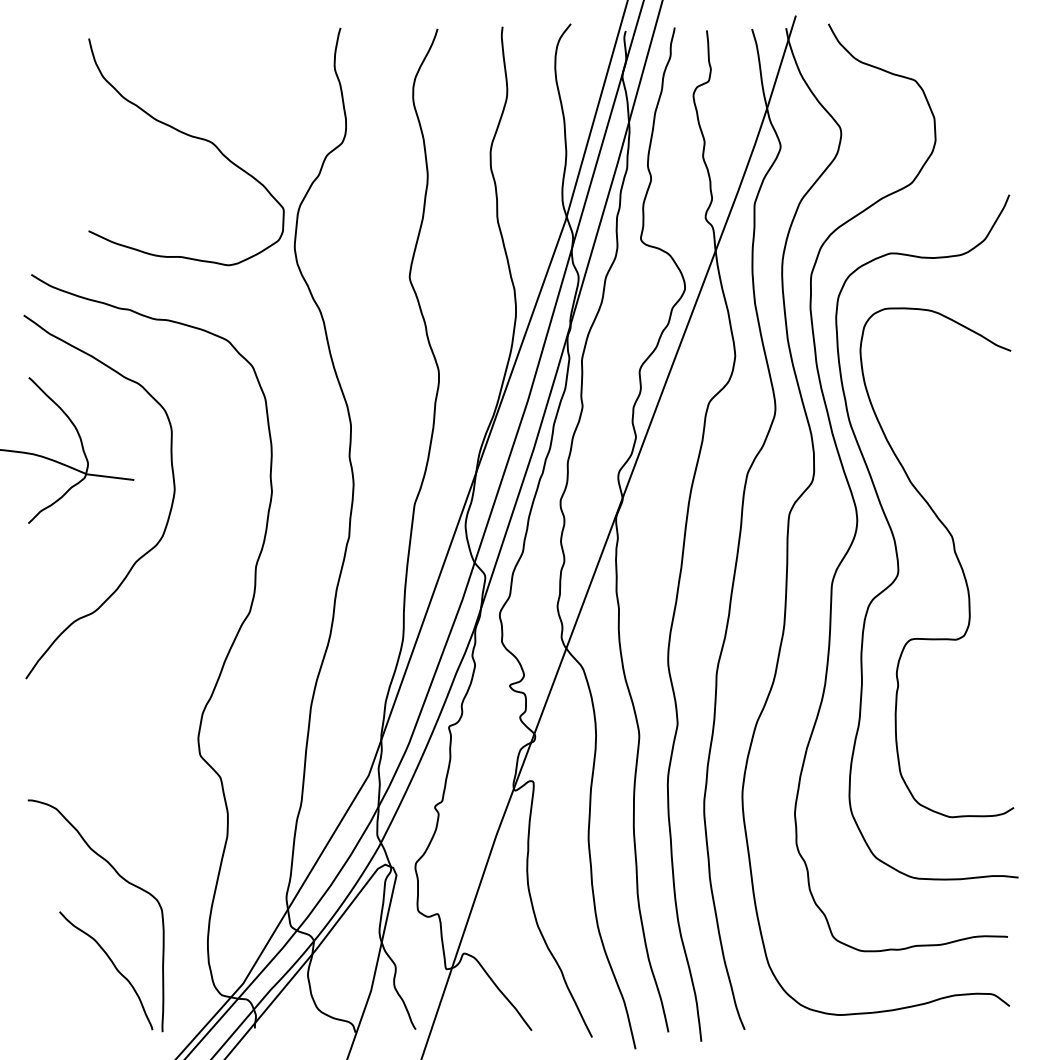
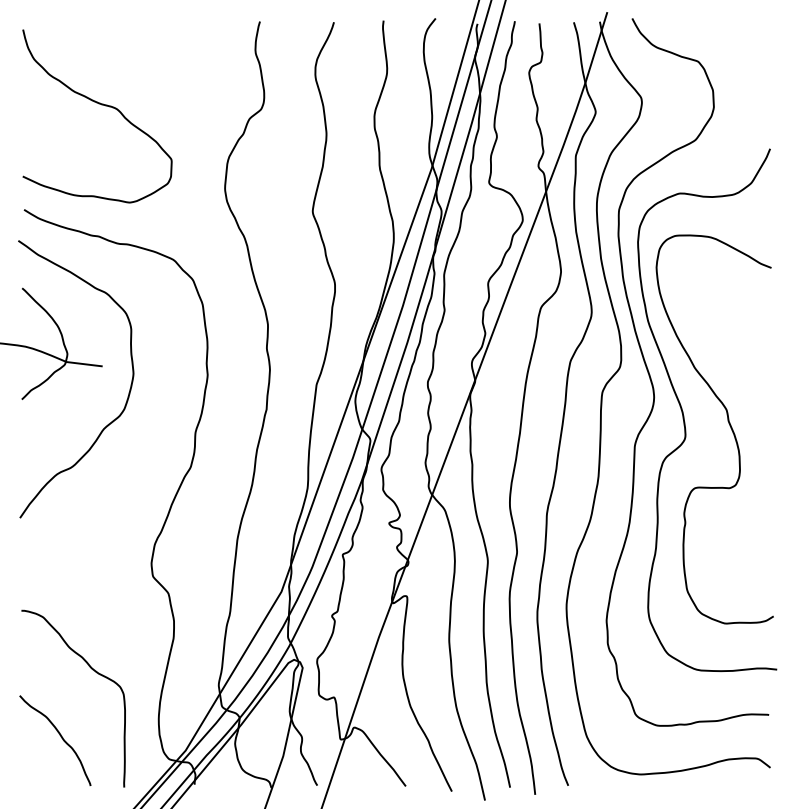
curve: (191, 137) -> (101, 105), moved
curve: (112, 964) -> (60, 735), moved

